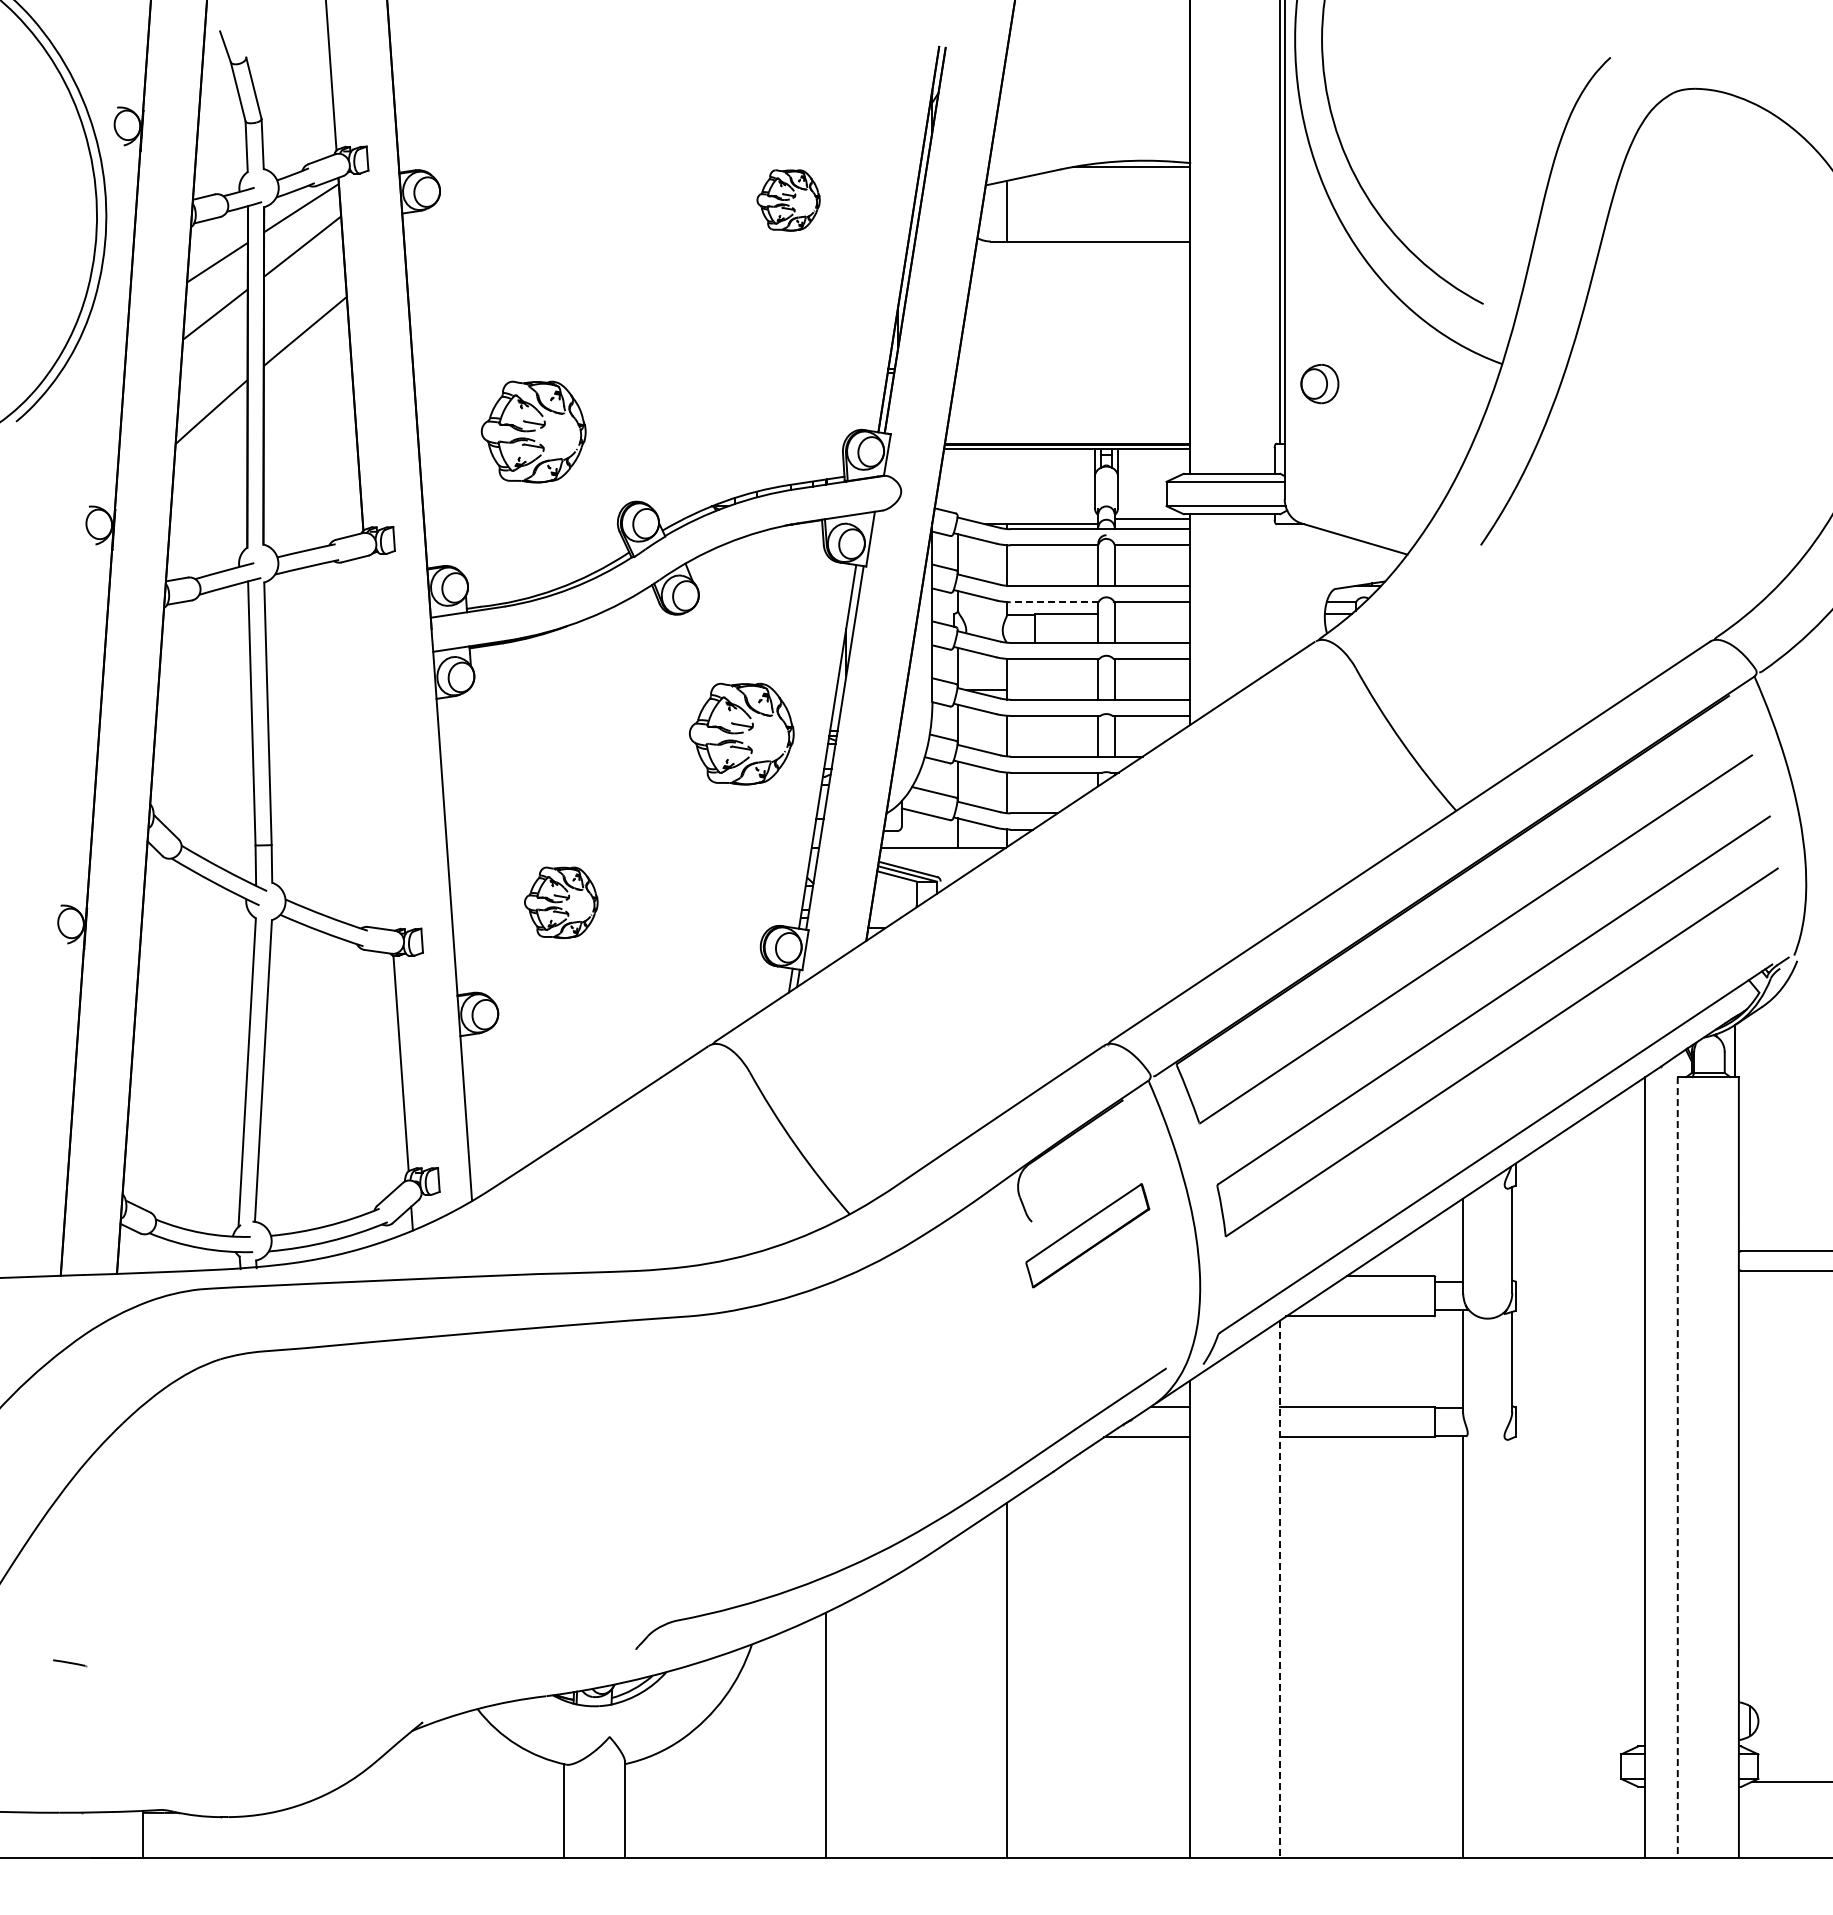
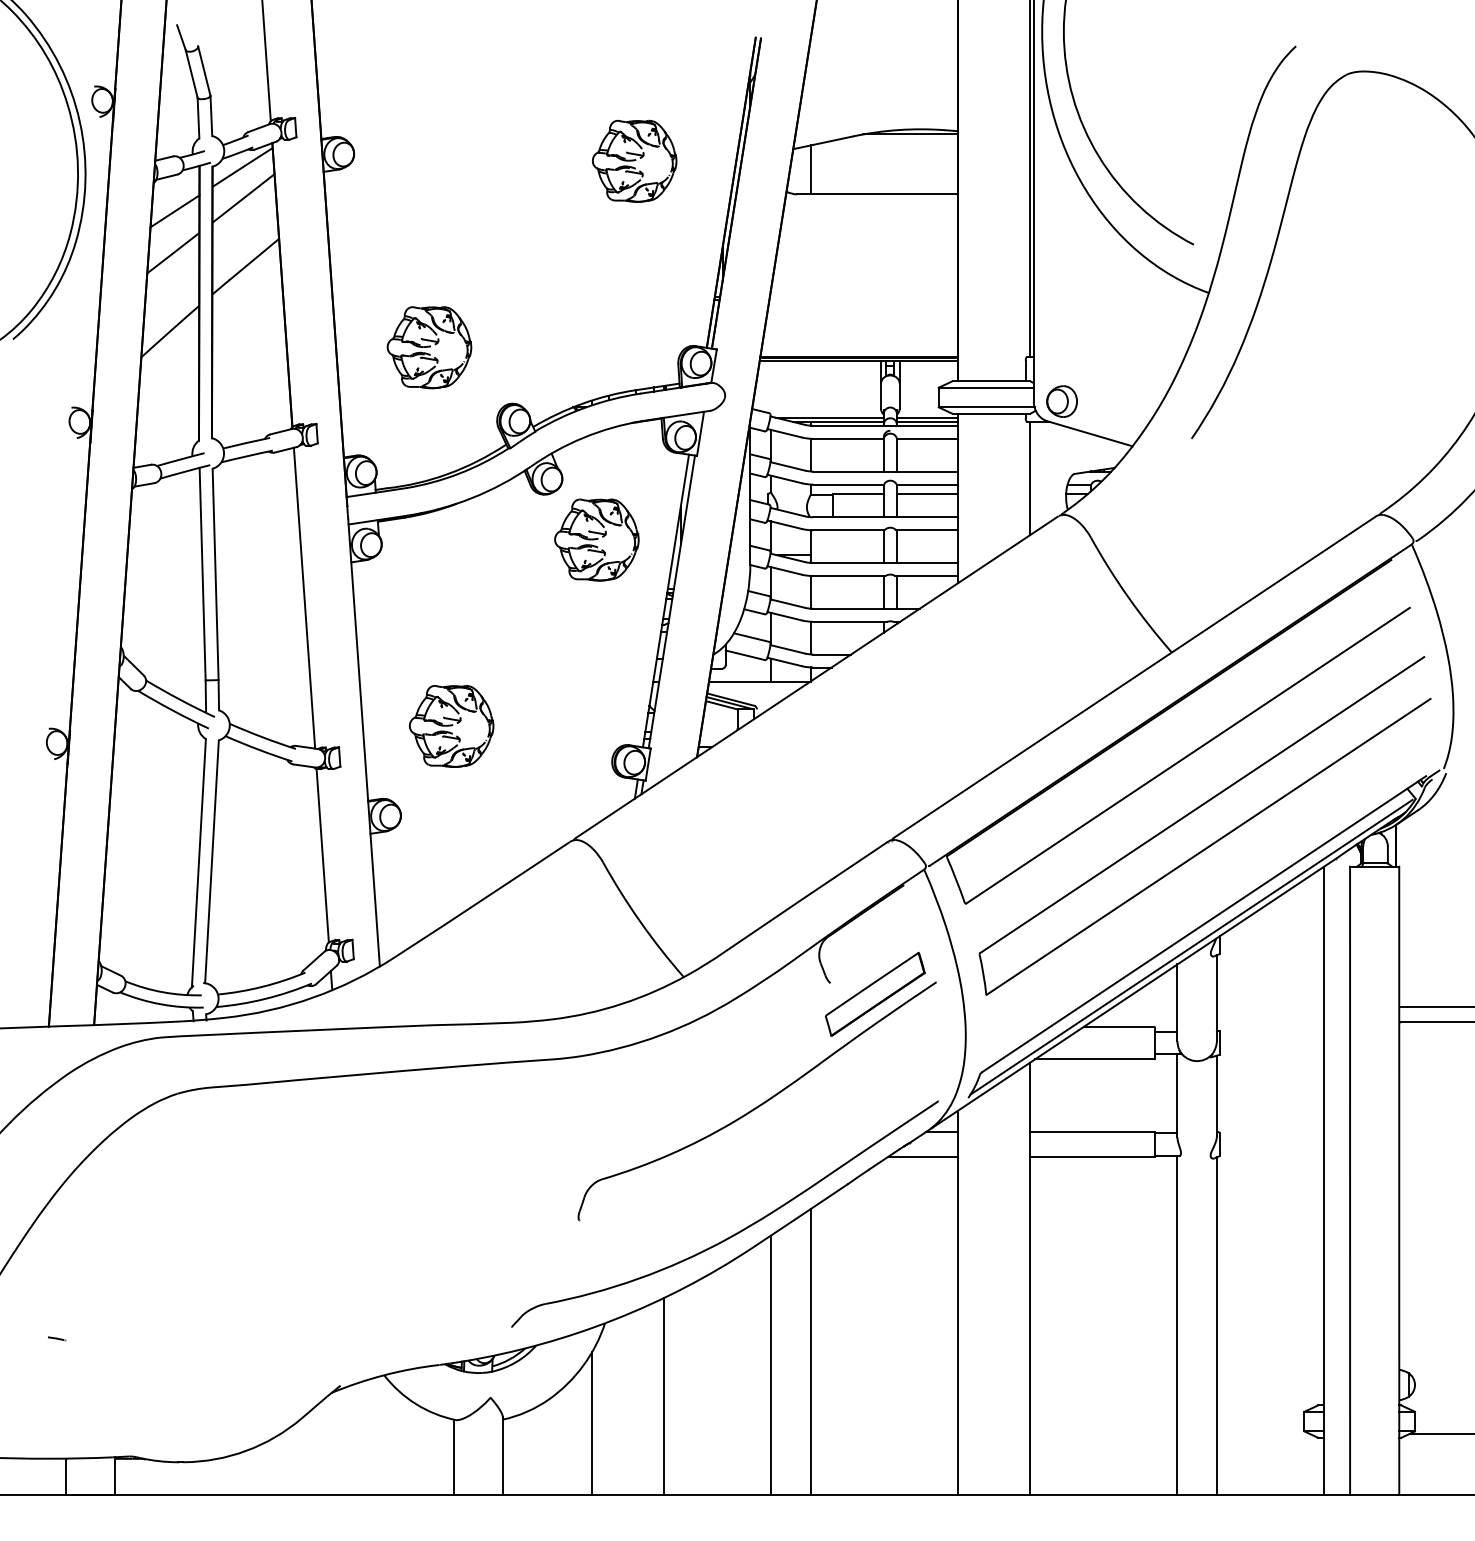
part: (788, 200) -> (634, 161), size x1.67
part: (1319, 384) -> (1061, 401), moved
line: (1031, 519) -> (830, 418), added
line: (1152, 524) -> (927, 422), added
line: (1280, 594) -> (1030, 478), added
line: (1054, 602) -> (848, 484), dashed -> solid
line: (1152, 613) -> (927, 493), added
part: (741, 733) -> (596, 539), moved
line: (378, 743) -> (304, 598), added
part: (561, 902) -> (451, 726), size x1.43
line: (1480, 1177) -> (1191, 947), added
part: (941, 1368) -> (757, 1101), added
line: (1677, 1467) -> (1349, 1180), dashed -> solid
line: (1280, 1589) -> (1030, 1279), dashed -> solid
line: (1512, 1647) -> (1217, 1325), added
part: (70, 1664) -> (56, 1339), size x0.62
line: (958, 1696) -> (771, 1365), added
line: (735, 1768) -> (591, 1423), added
line: (81, 1834) -> (65, 1476), added

